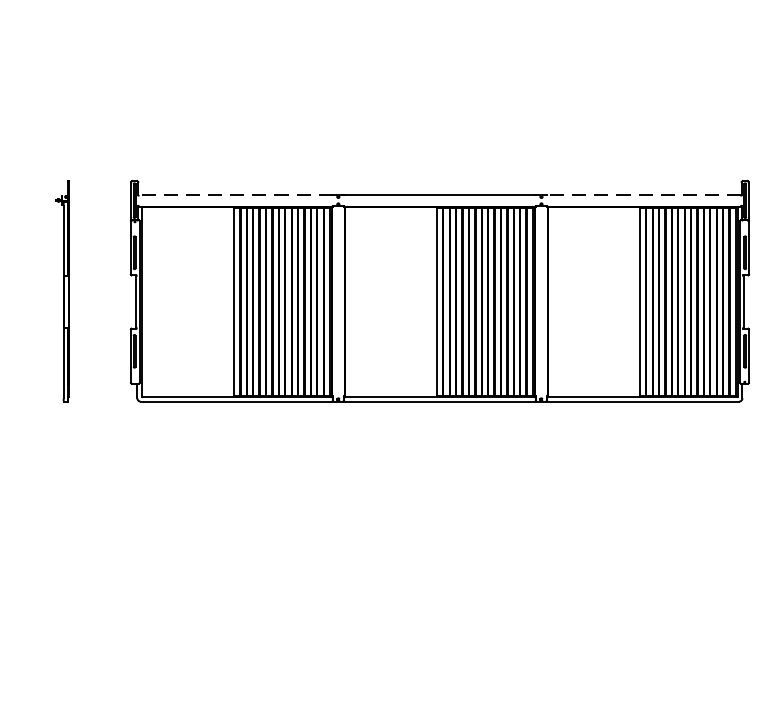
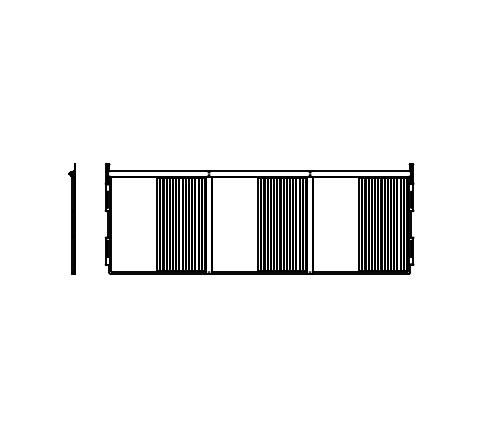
line: (234, 195) -> (157, 171), dashed -> solid
line: (642, 195) -> (360, 171), dashed -> solid

